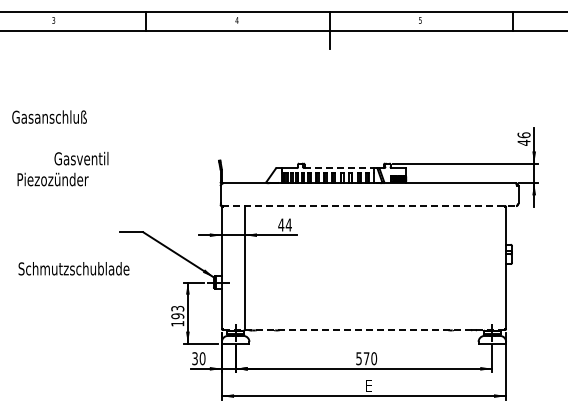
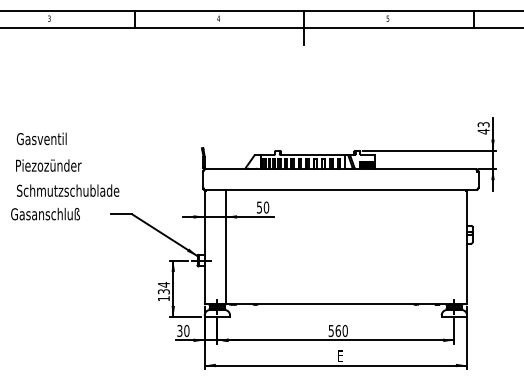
text: (49, 116) -> (45, 213), moved
text: (523, 135) -> (483, 124), 46 -> 43
text: (81, 158) -> (41, 138), moved
line: (339, 168) -> (313, 155), dashed -> solid
line: (369, 206) -> (340, 190), dashed -> solid
text: (284, 224) -> (262, 207), 44 -> 50
text: (73, 268) -> (67, 190), moved
text: (177, 312) -> (163, 288), 193 -> 134
line: (364, 329) -> (336, 304), dashed -> solid
text: (366, 358) -> (338, 330), 570 -> 560

